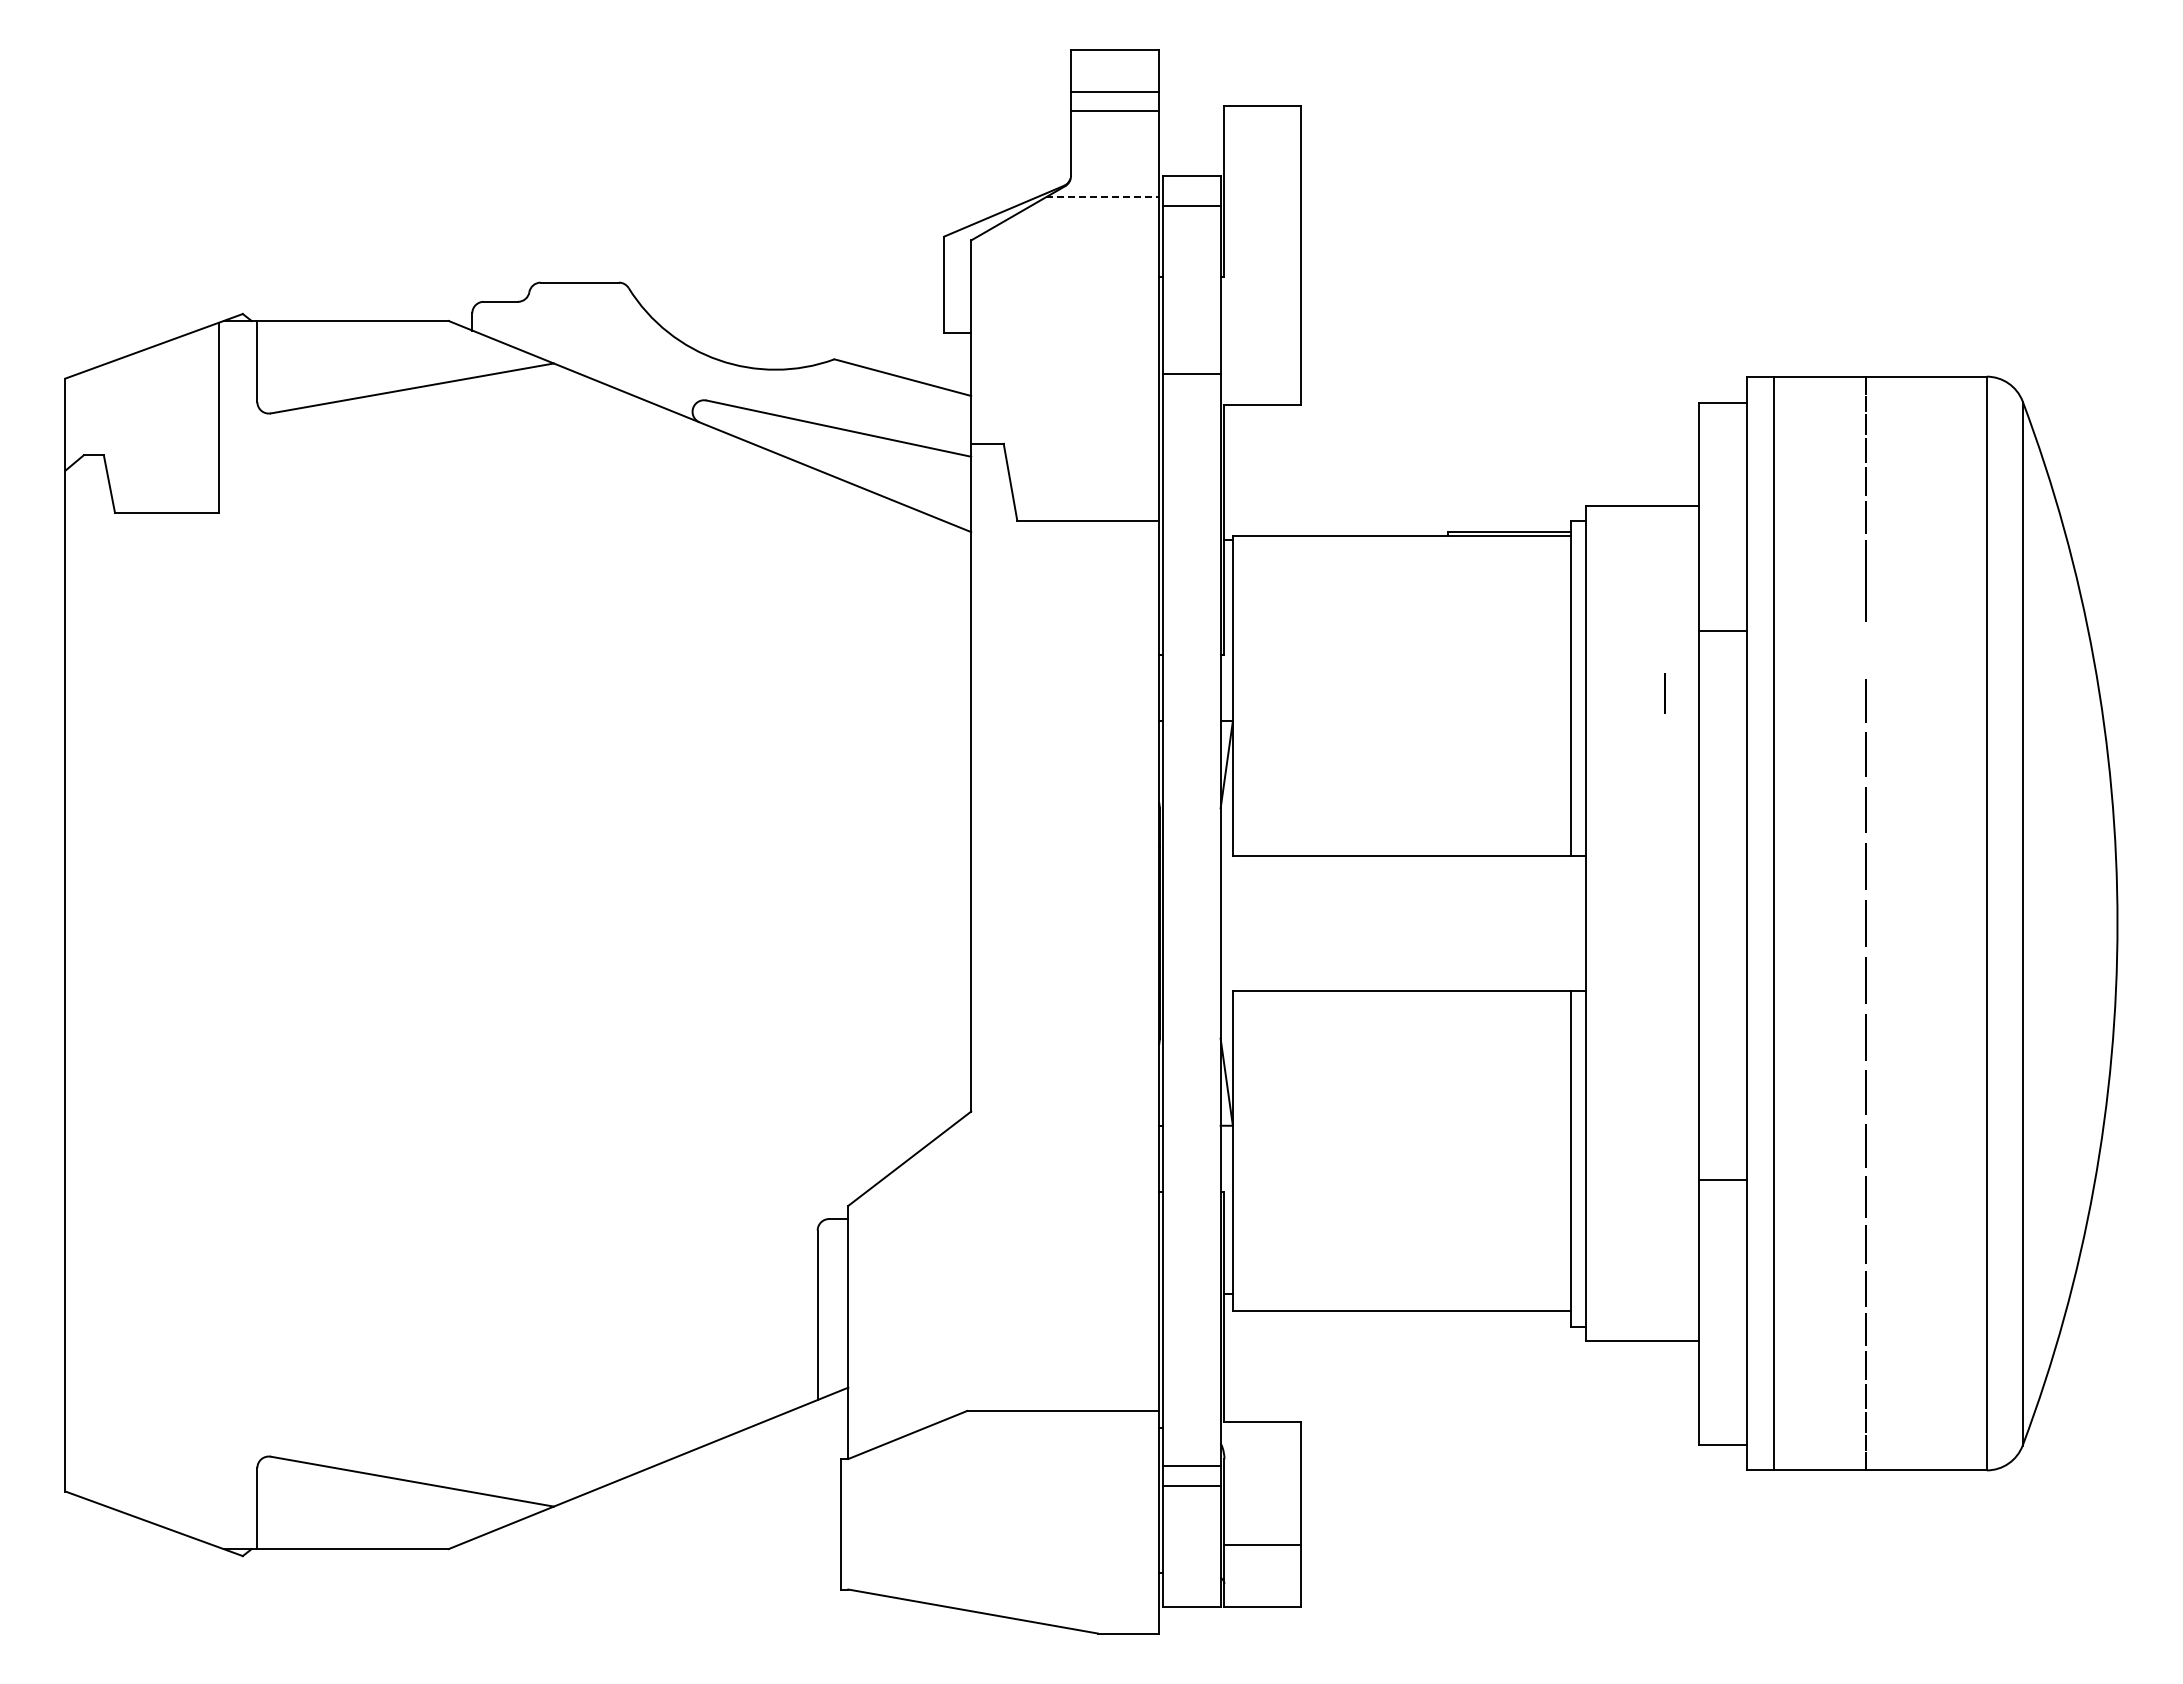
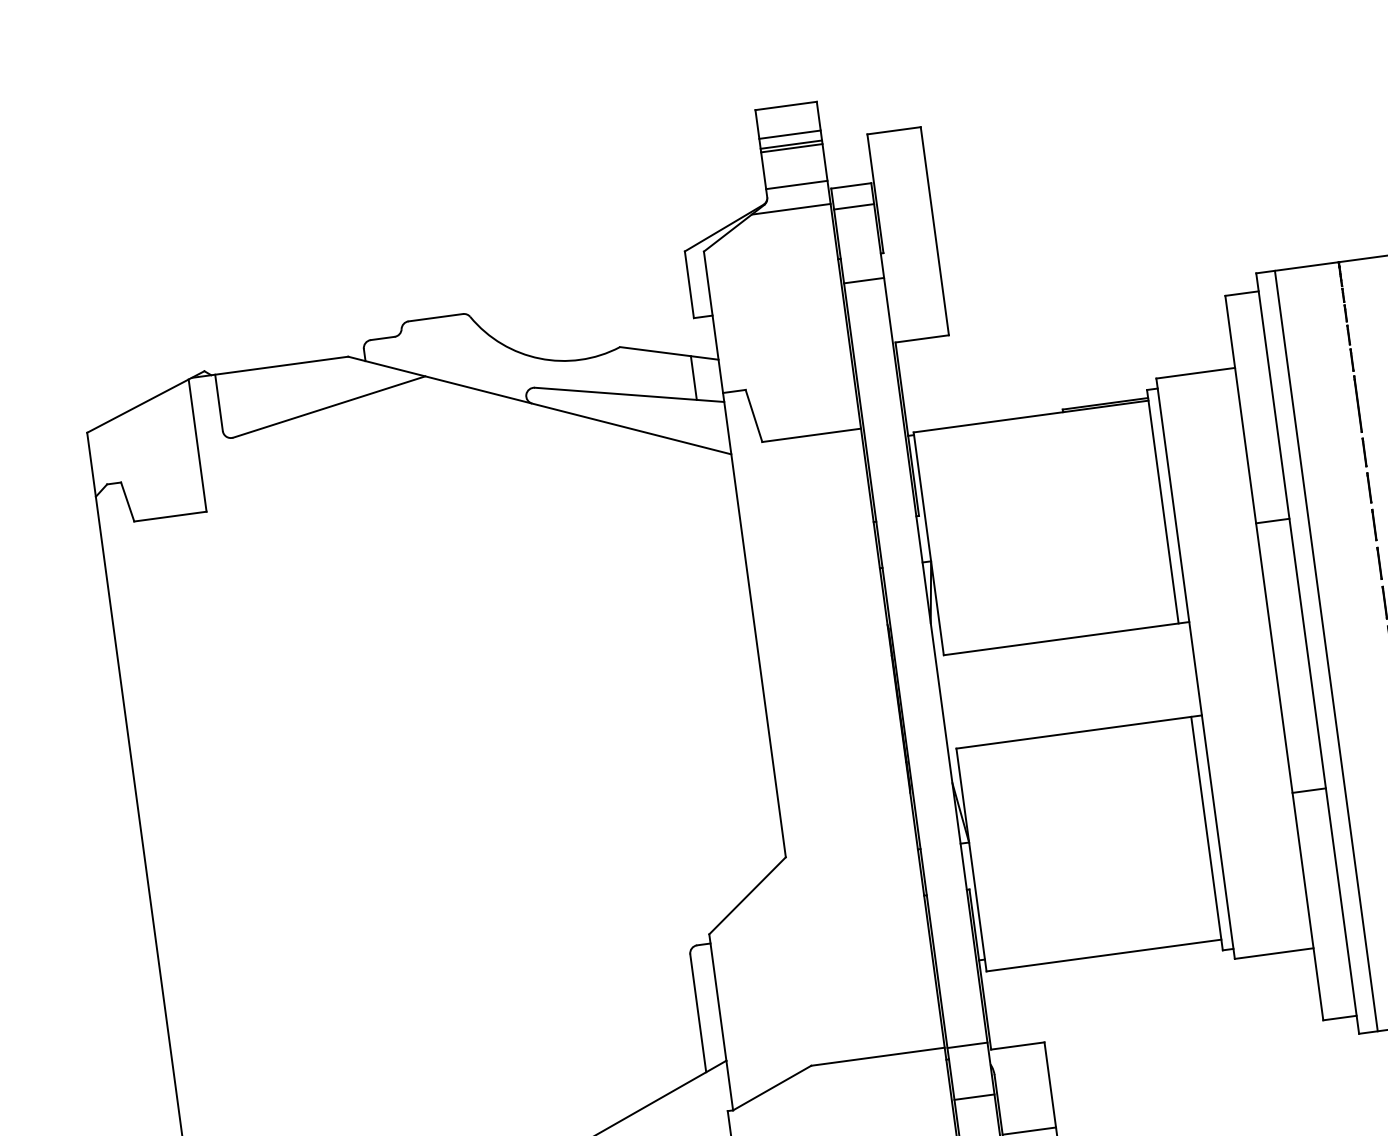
line: (1114, 106) -> (790, 144), added
line: (1114, 164) -> (796, 185), added
line: (1102, 197) -> (791, 209), dashed -> solid
line: (1191, 374) -> (863, 280), moved
line: (932, 416) -> (693, 377), added
line: (1723, 630) -> (1272, 520), moved
line: (1664, 693) -> (1364, 452), moved
line: (1723, 1180) -> (1309, 790), moved
line: (1191, 1465) -> (967, 1045), moved

